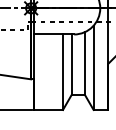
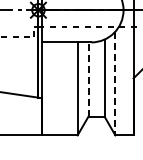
line: (71, 64) -> (88, 79), solid -> dashed
line: (93, 67) -> (115, 83), solid -> dashed

